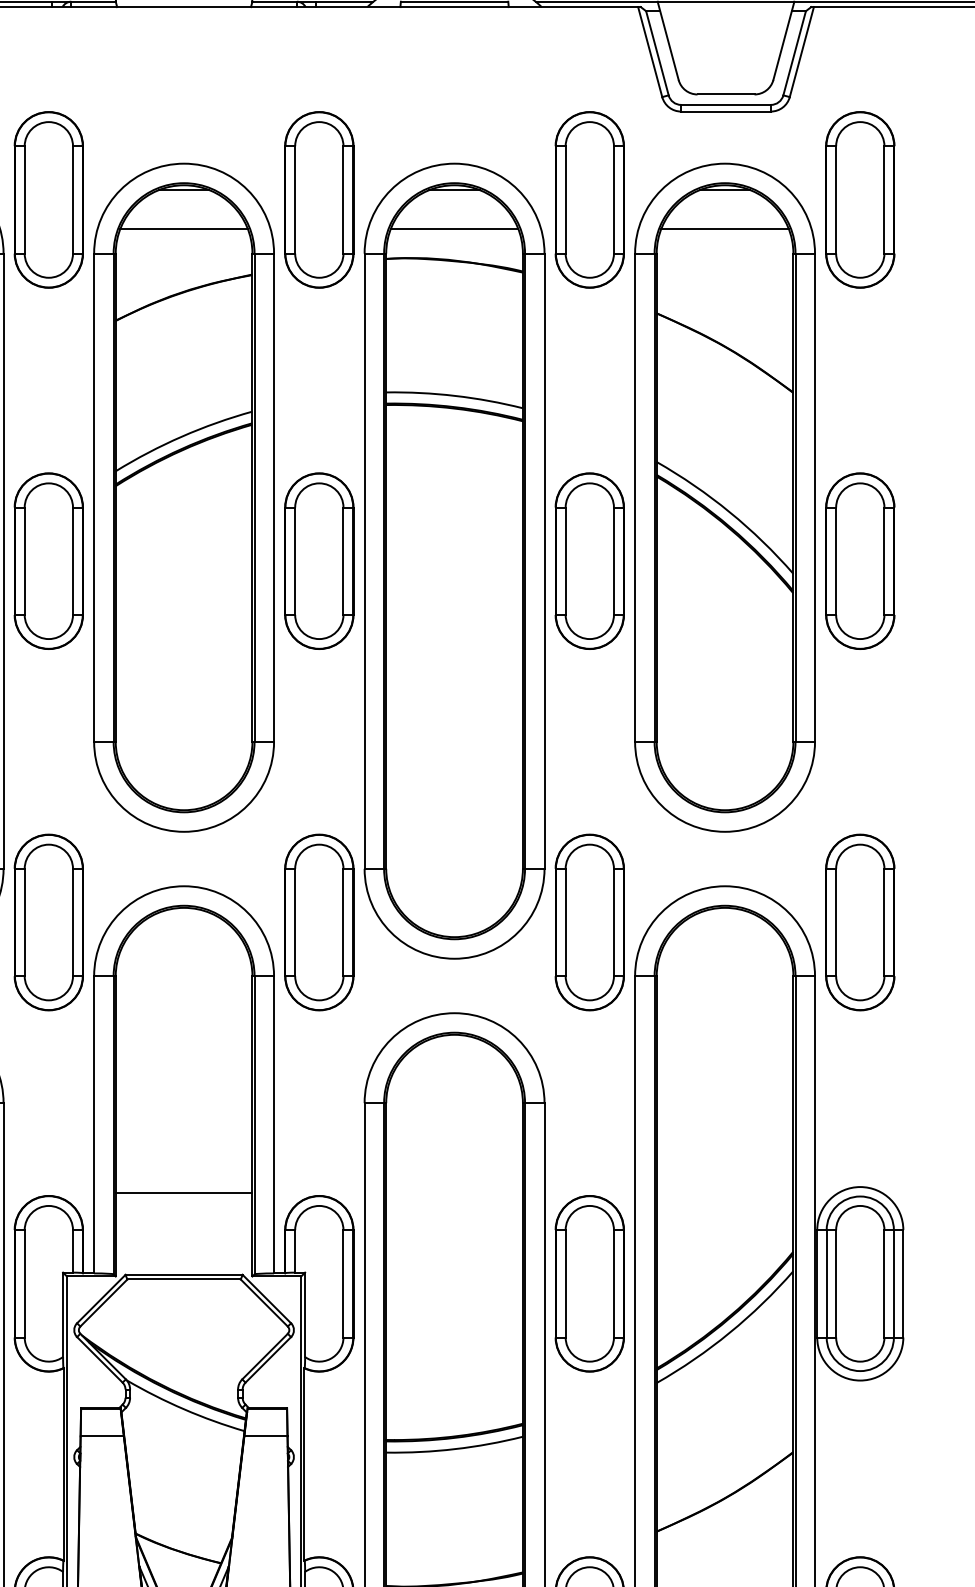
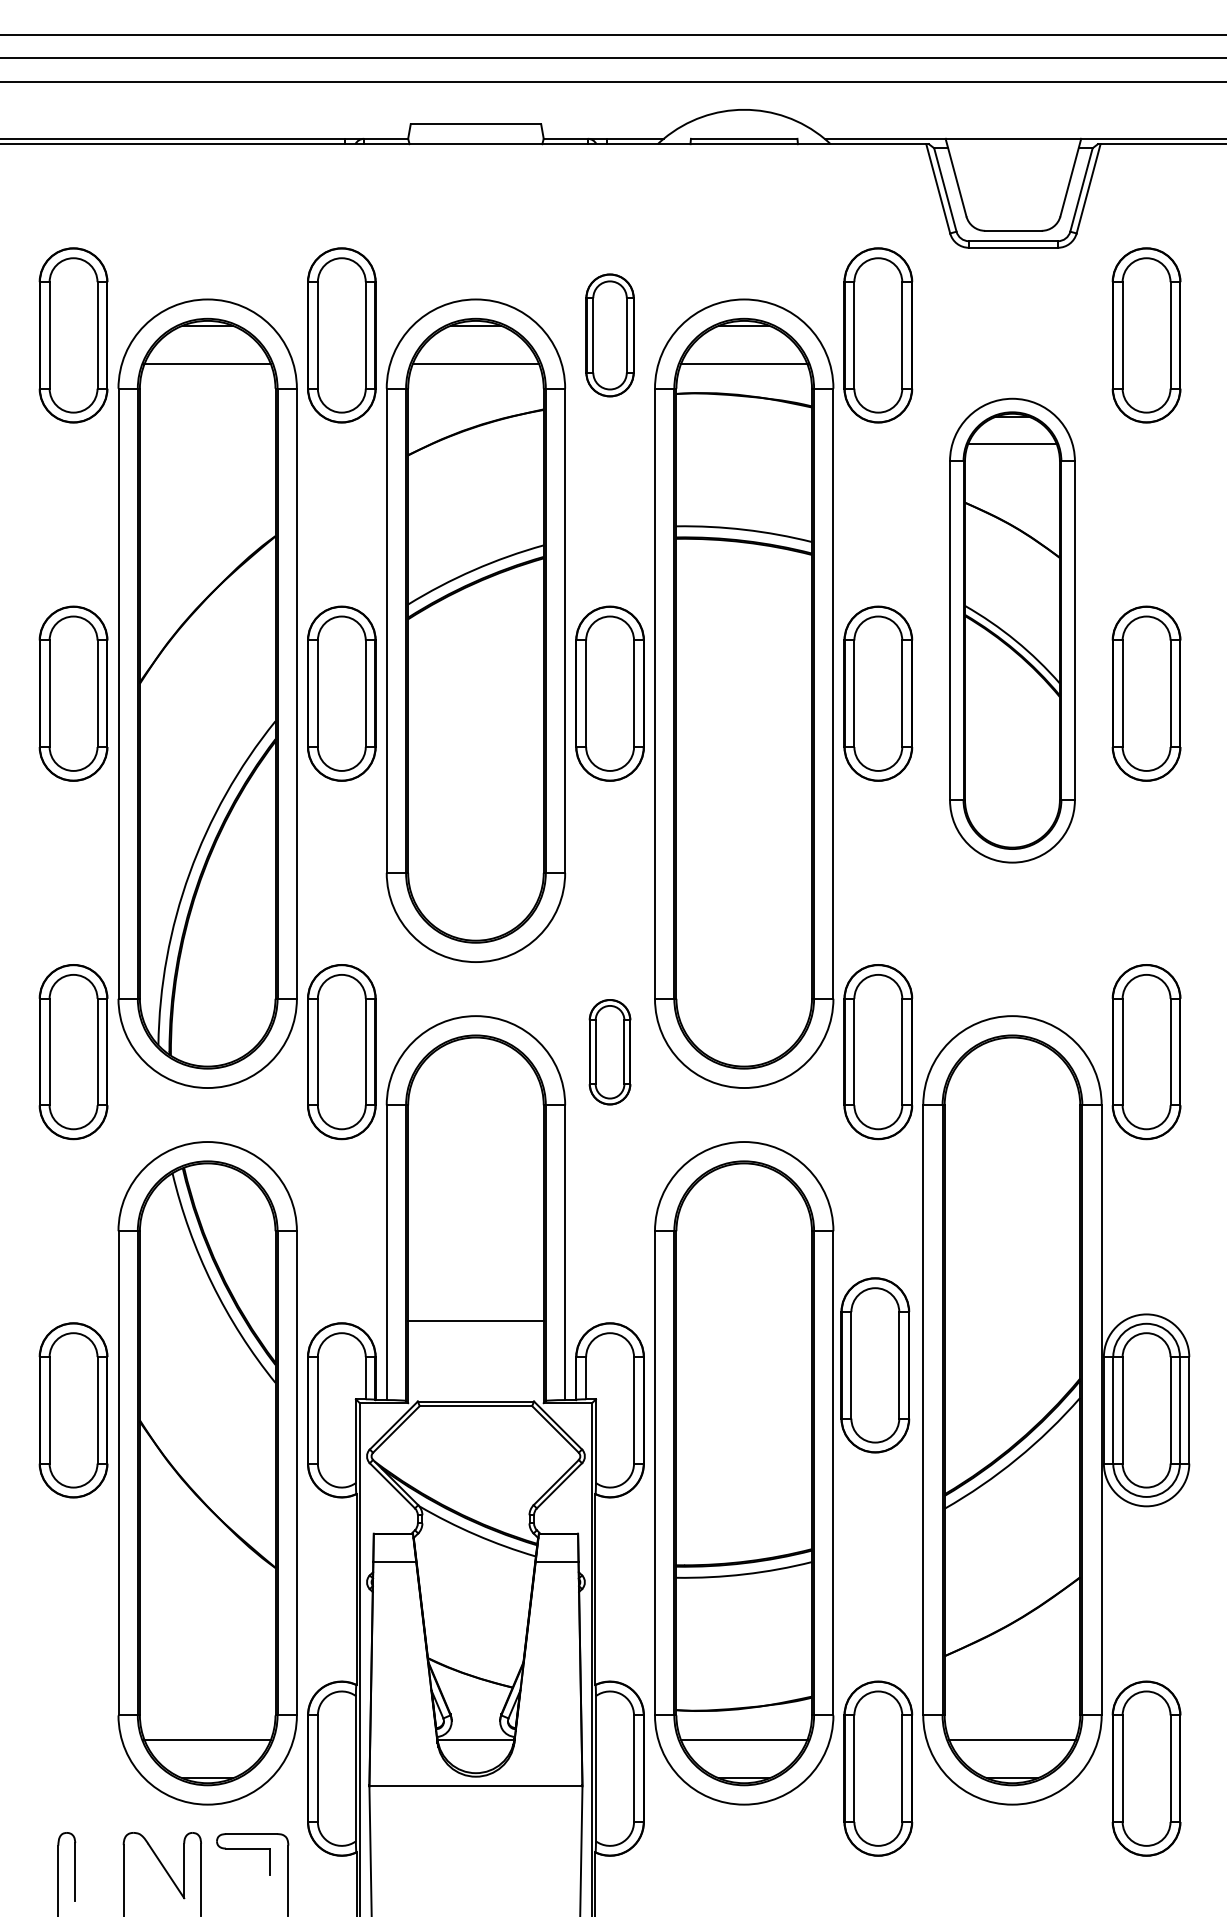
part: (318, 200) -> (609, 335), size x0.7
part: (725, 497) -> (1012, 630), size x0.7
part: (318, 922) -> (609, 1052), size x0.6
part: (589, 1283) -> (875, 1365), moved

